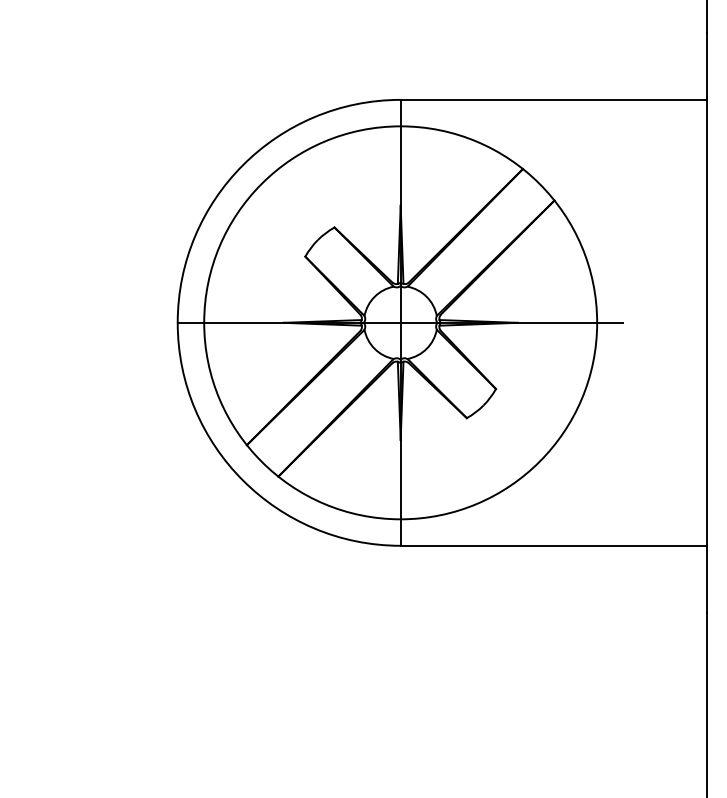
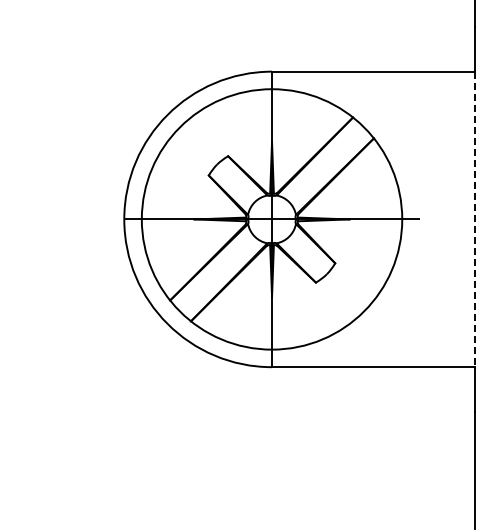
line: (707, 322) -> (475, 219), solid -> dashed

